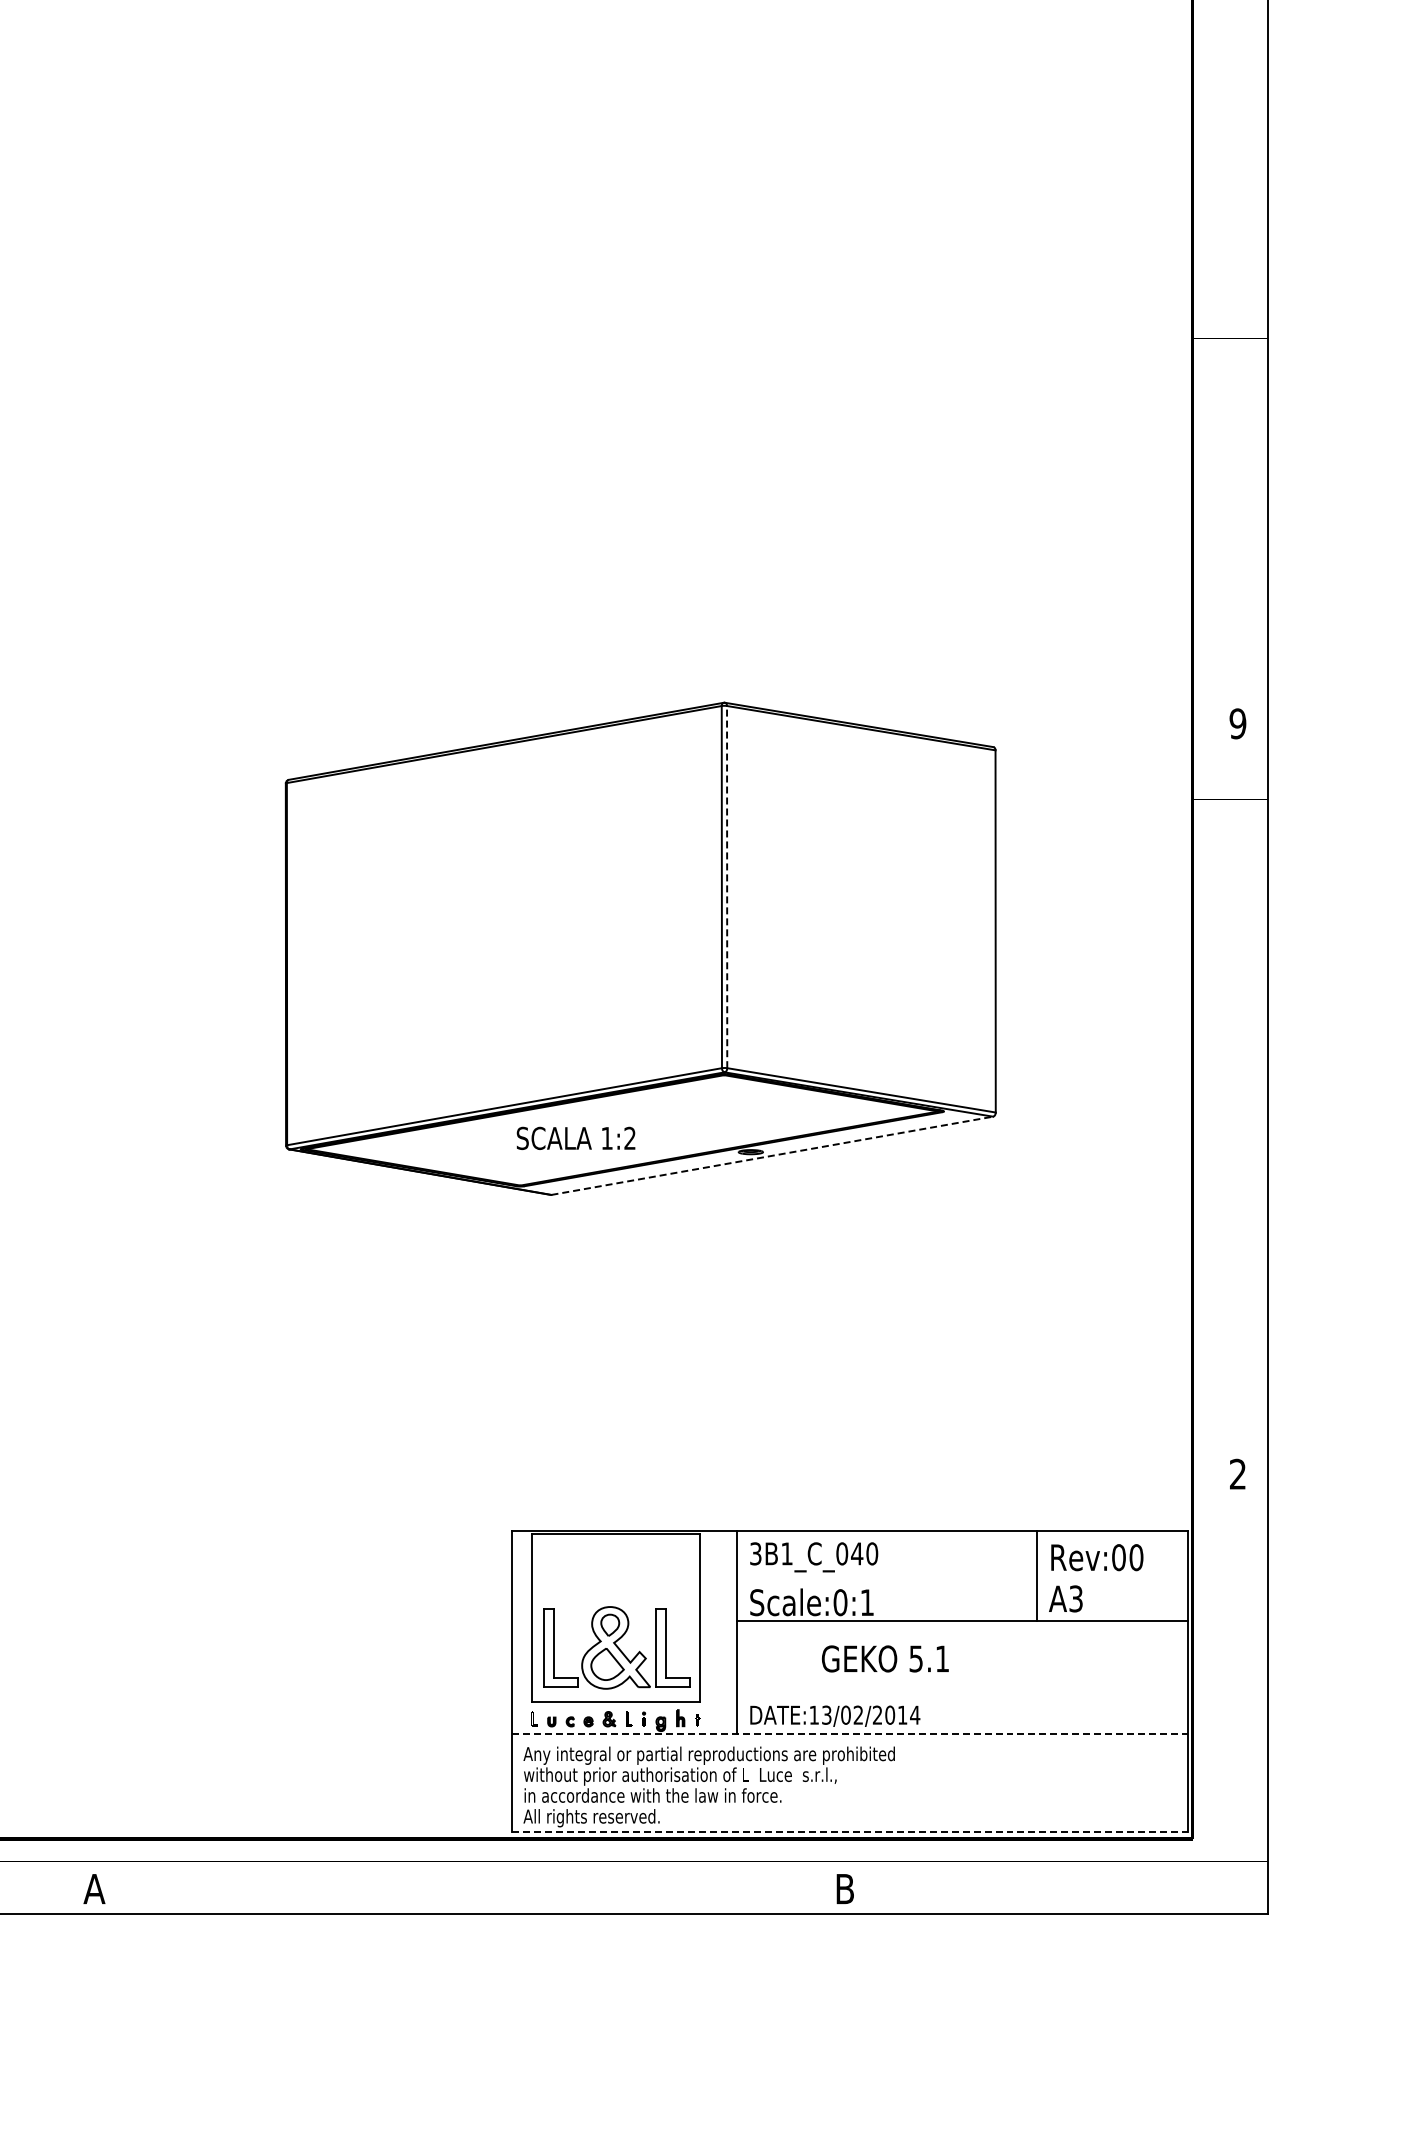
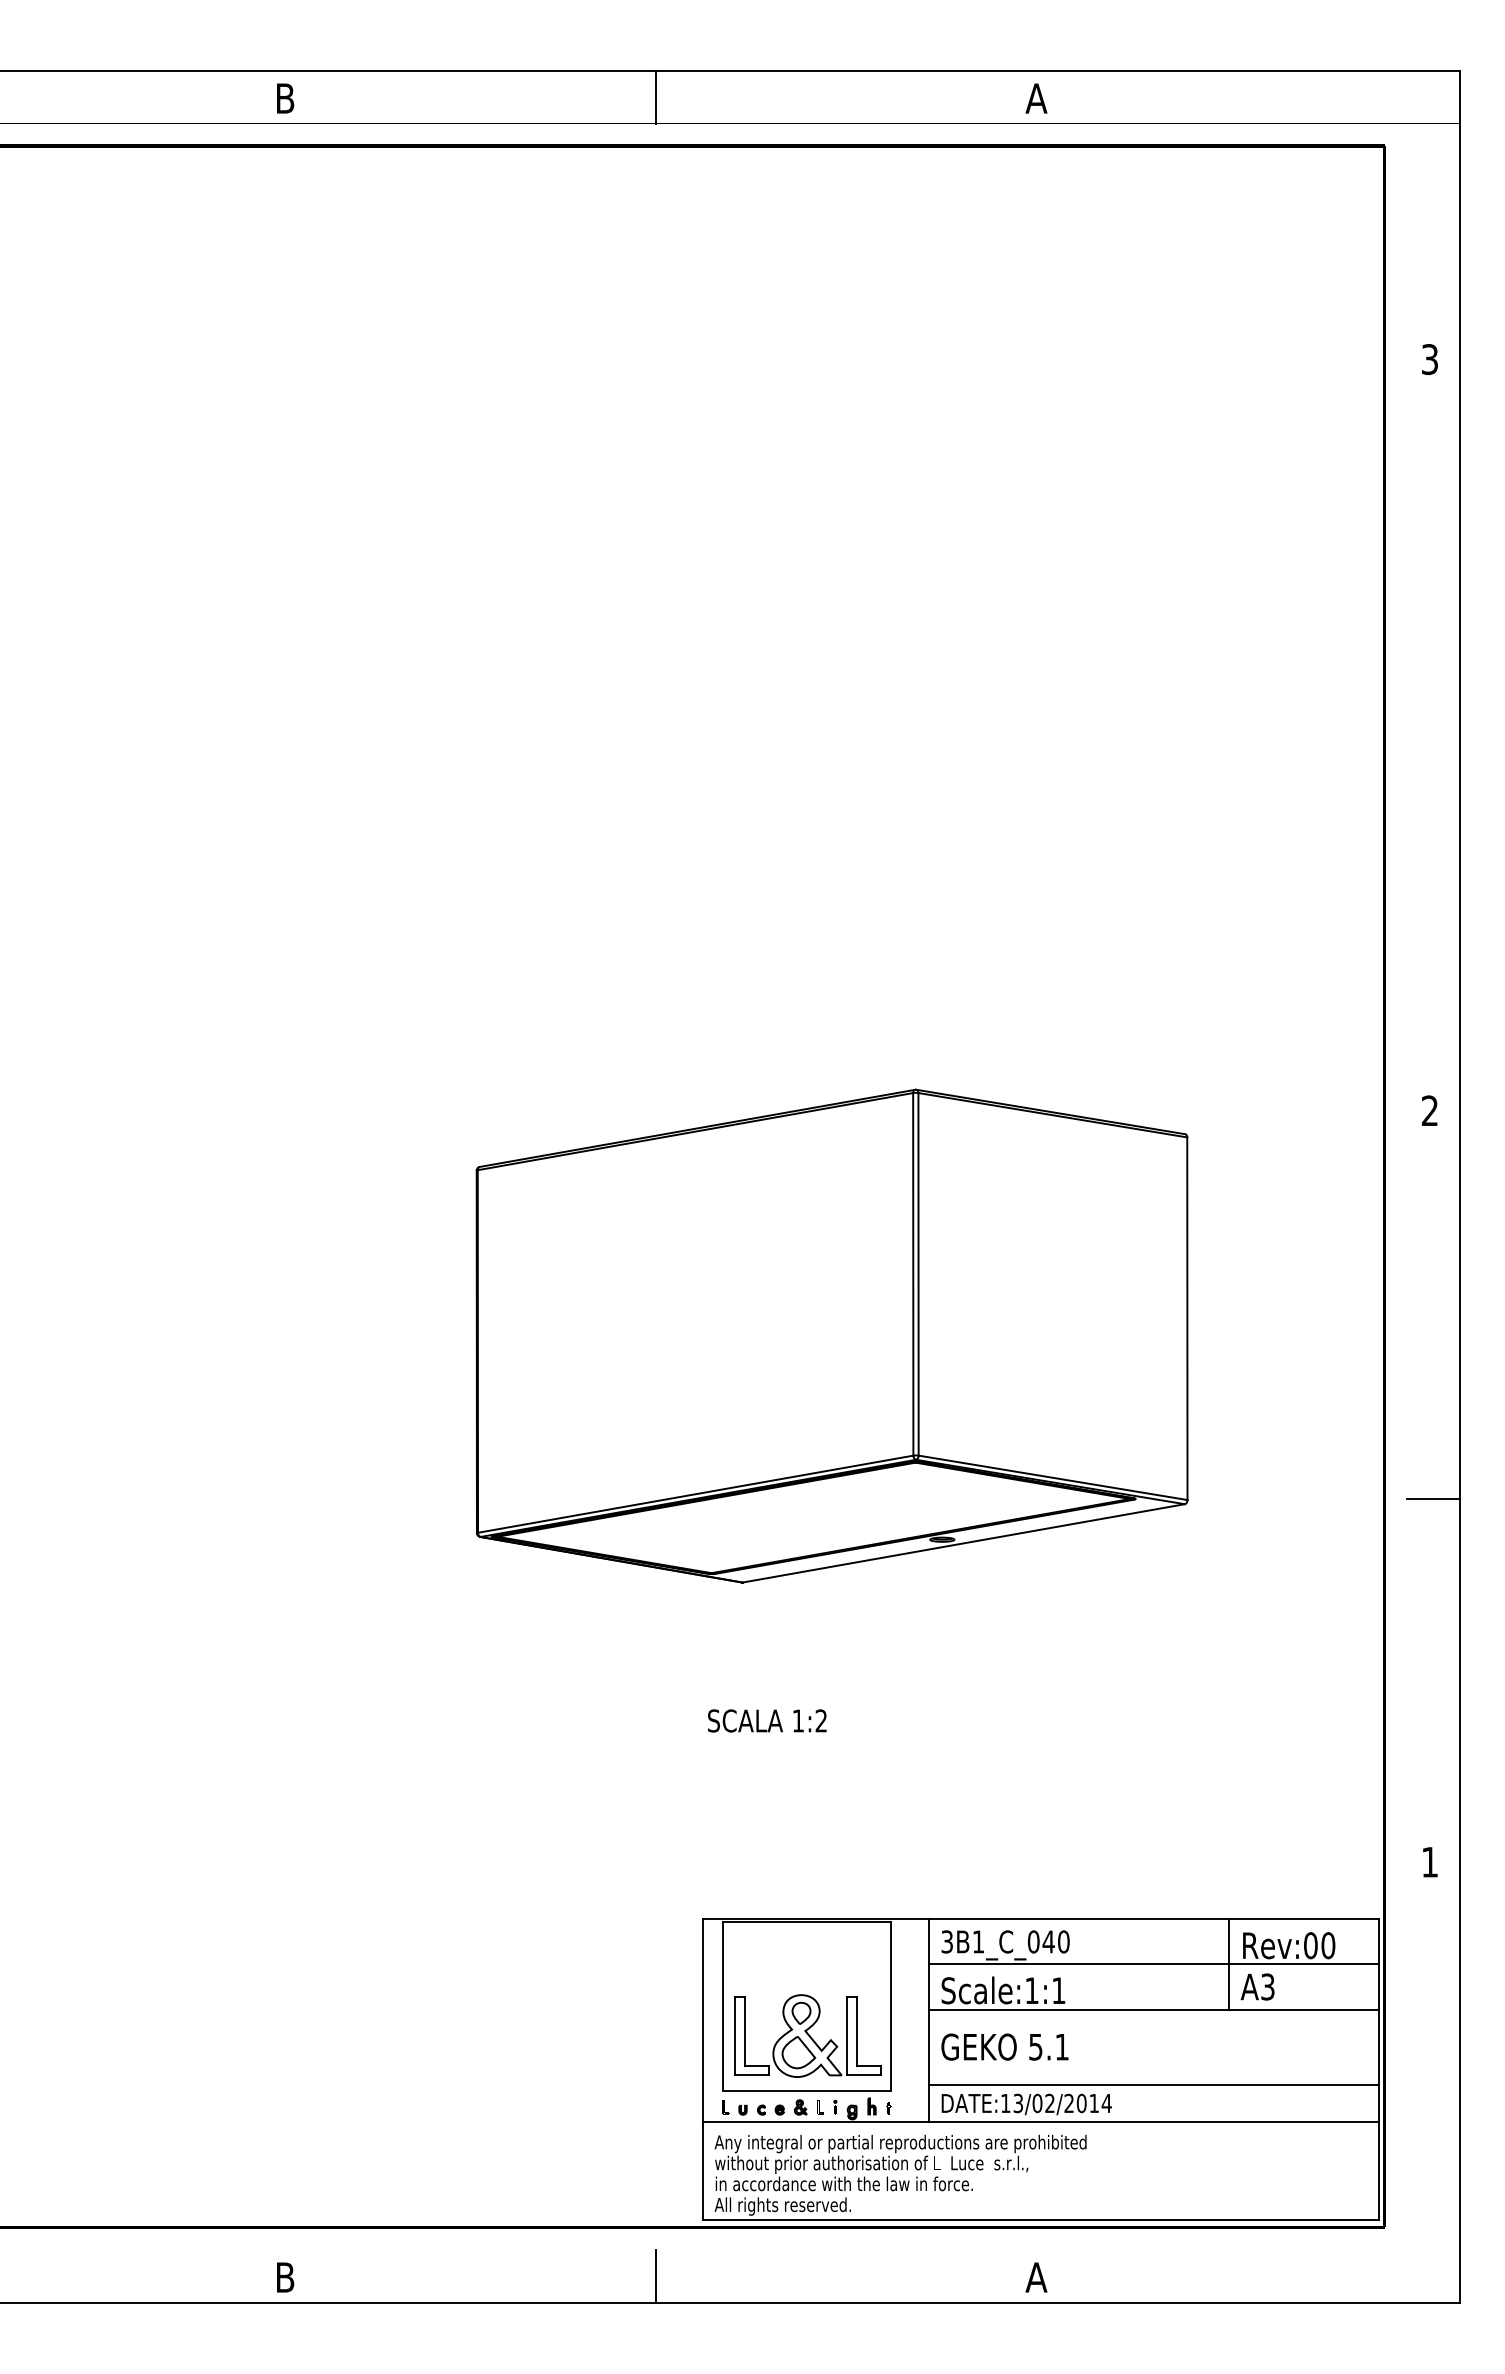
text: (1237, 723) -> (1429, 1110), 9 -> 2
line: (727, 886) -> (918, 1273), dashed -> solid
line: (1241, 1110) -> (1433, 1498), added
text: (576, 1137) -> (767, 1720), moved
line: (772, 1155) -> (963, 1543), dashed -> solid
text: (1237, 1473) -> (1429, 1861), 2 -> 1
line: (961, 1576) -> (1153, 1964), added
text: (839, 1602) -> (1031, 1990), Scale:0:1 -> Scale:1:1
text: (884, 1658) -> (1004, 2046), moved
line: (961, 1696) -> (1153, 2084), added
line: (849, 1734) -> (1041, 2122), dashed -> solid
line: (849, 1831) -> (1041, 2219), dashed -> solid
line: (464, 1888) -> (655, 2276), added
text: (94, 1889) -> (285, 2277), A -> B
text: (844, 1889) -> (1036, 2277), B -> A

